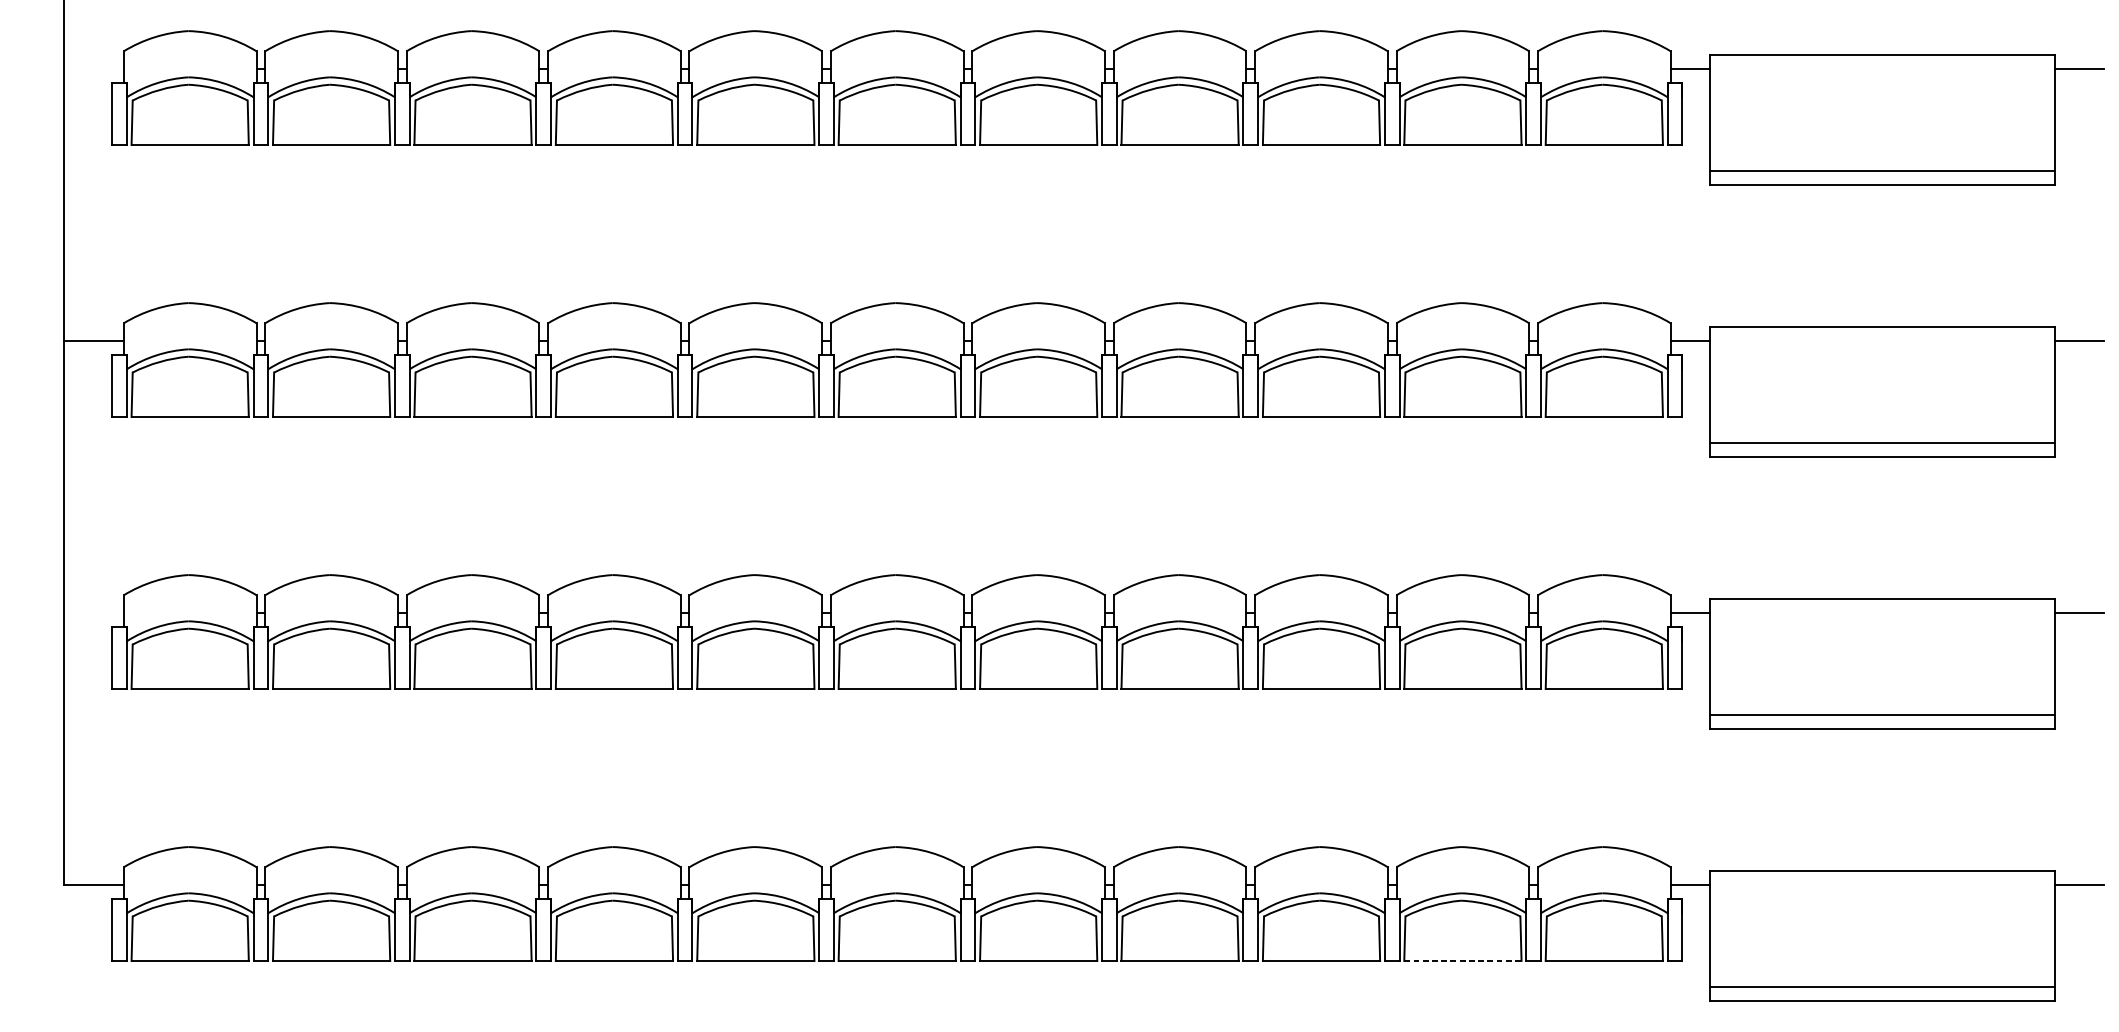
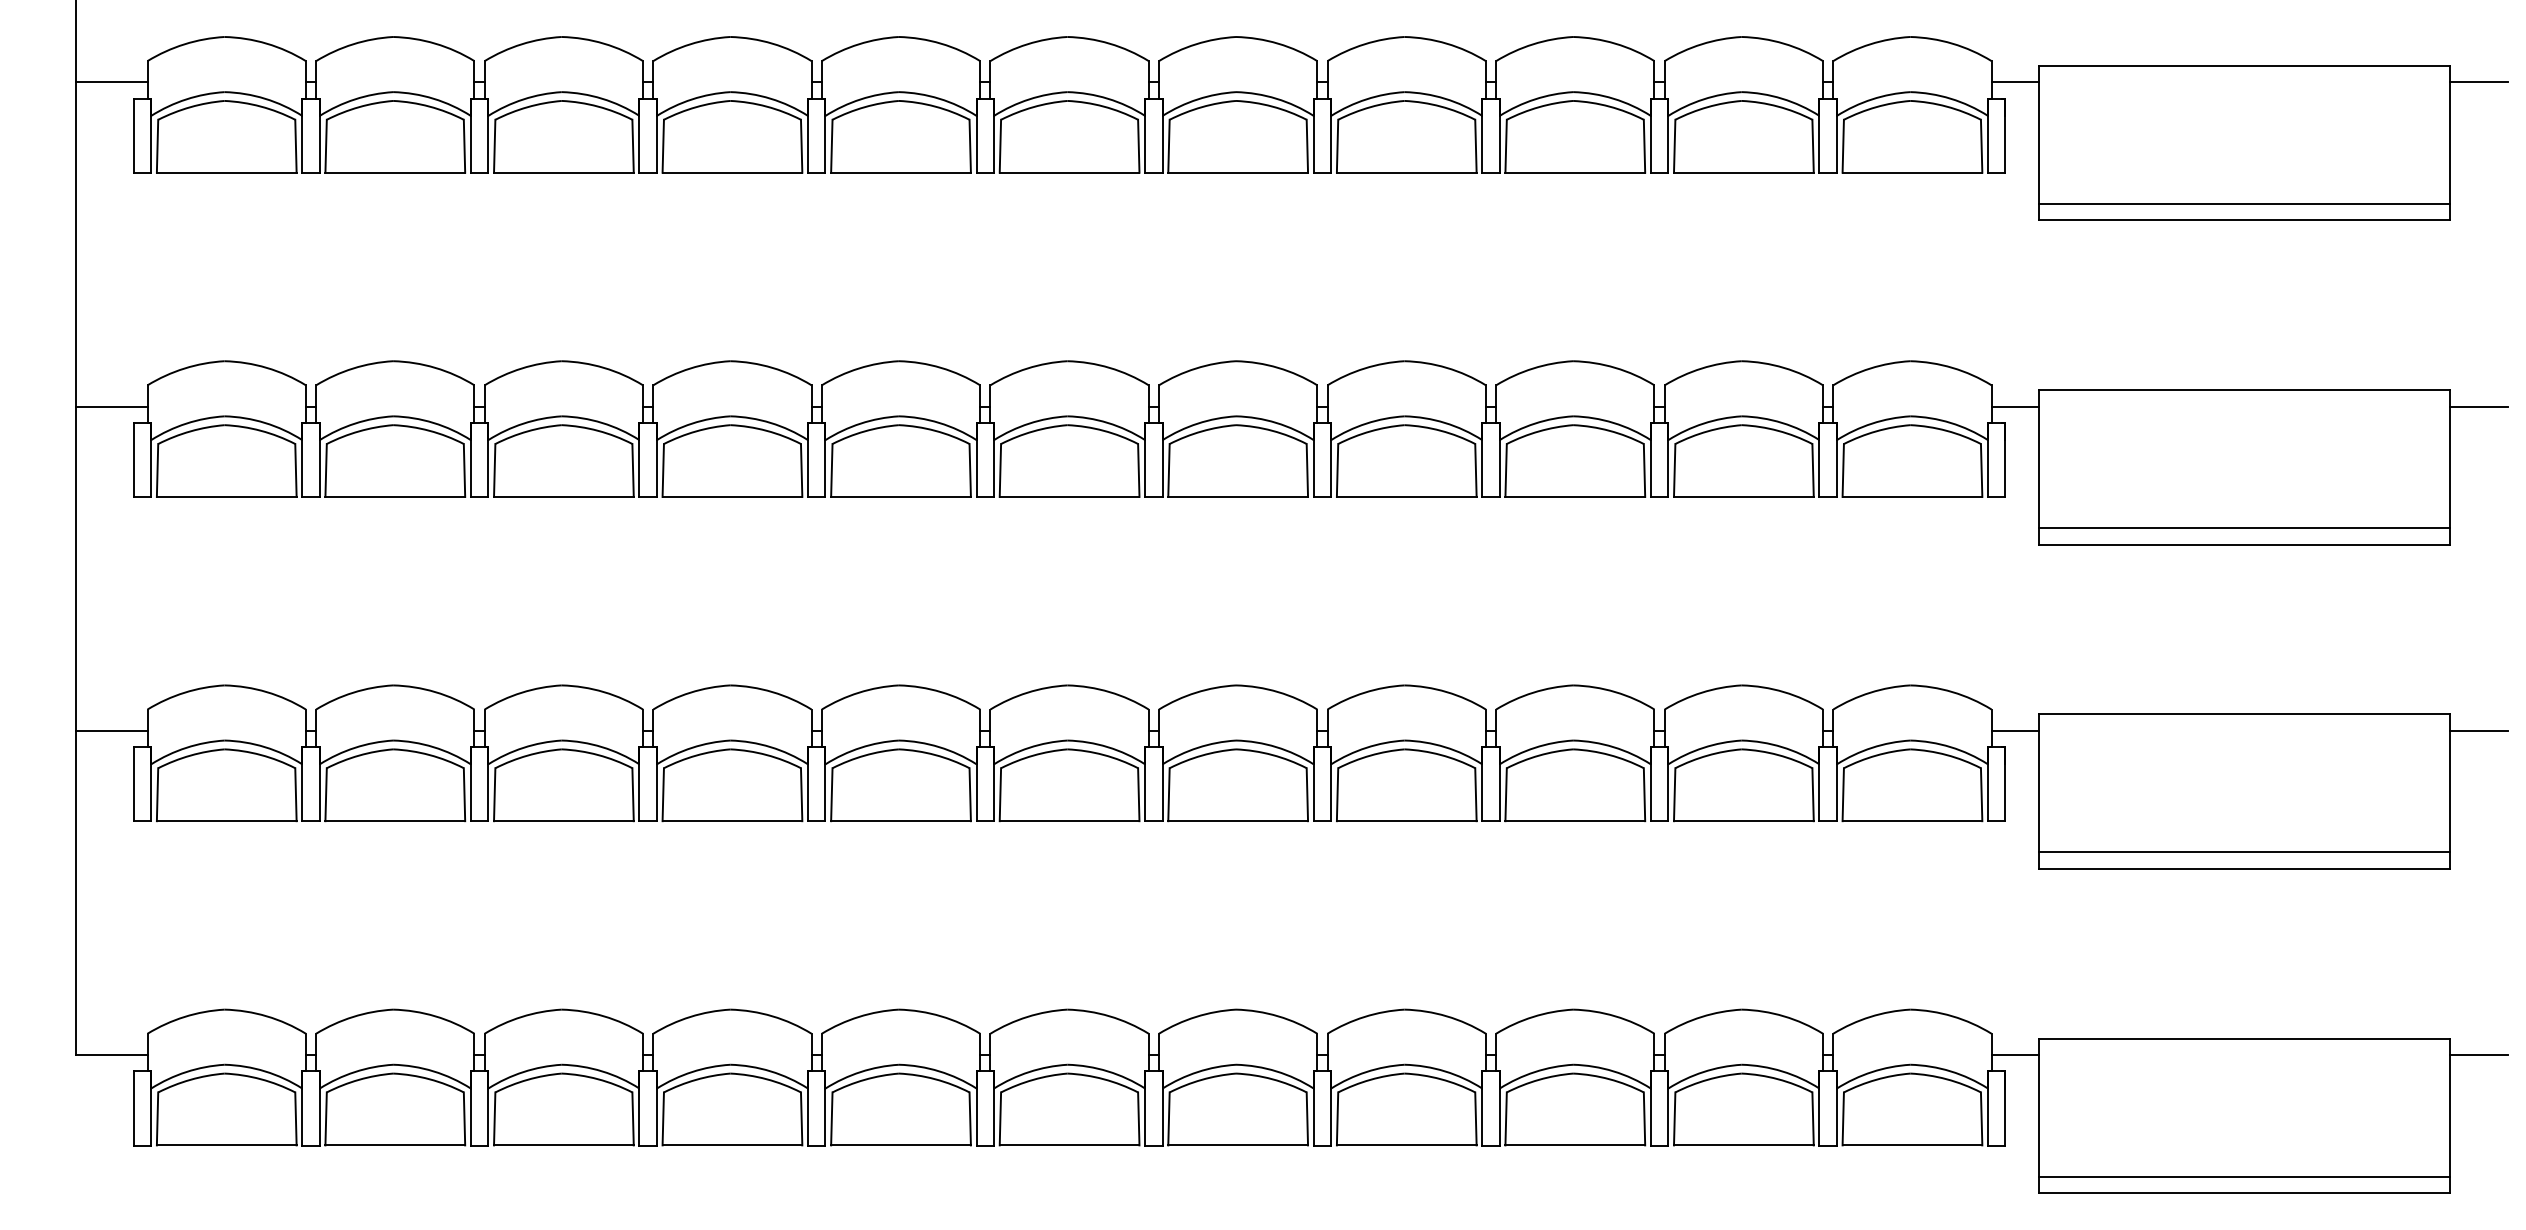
line: (93, 69) -> (111, 82), added
line: (93, 612) -> (111, 730), added
line: (1462, 961) -> (1743, 1145), dashed -> solid

